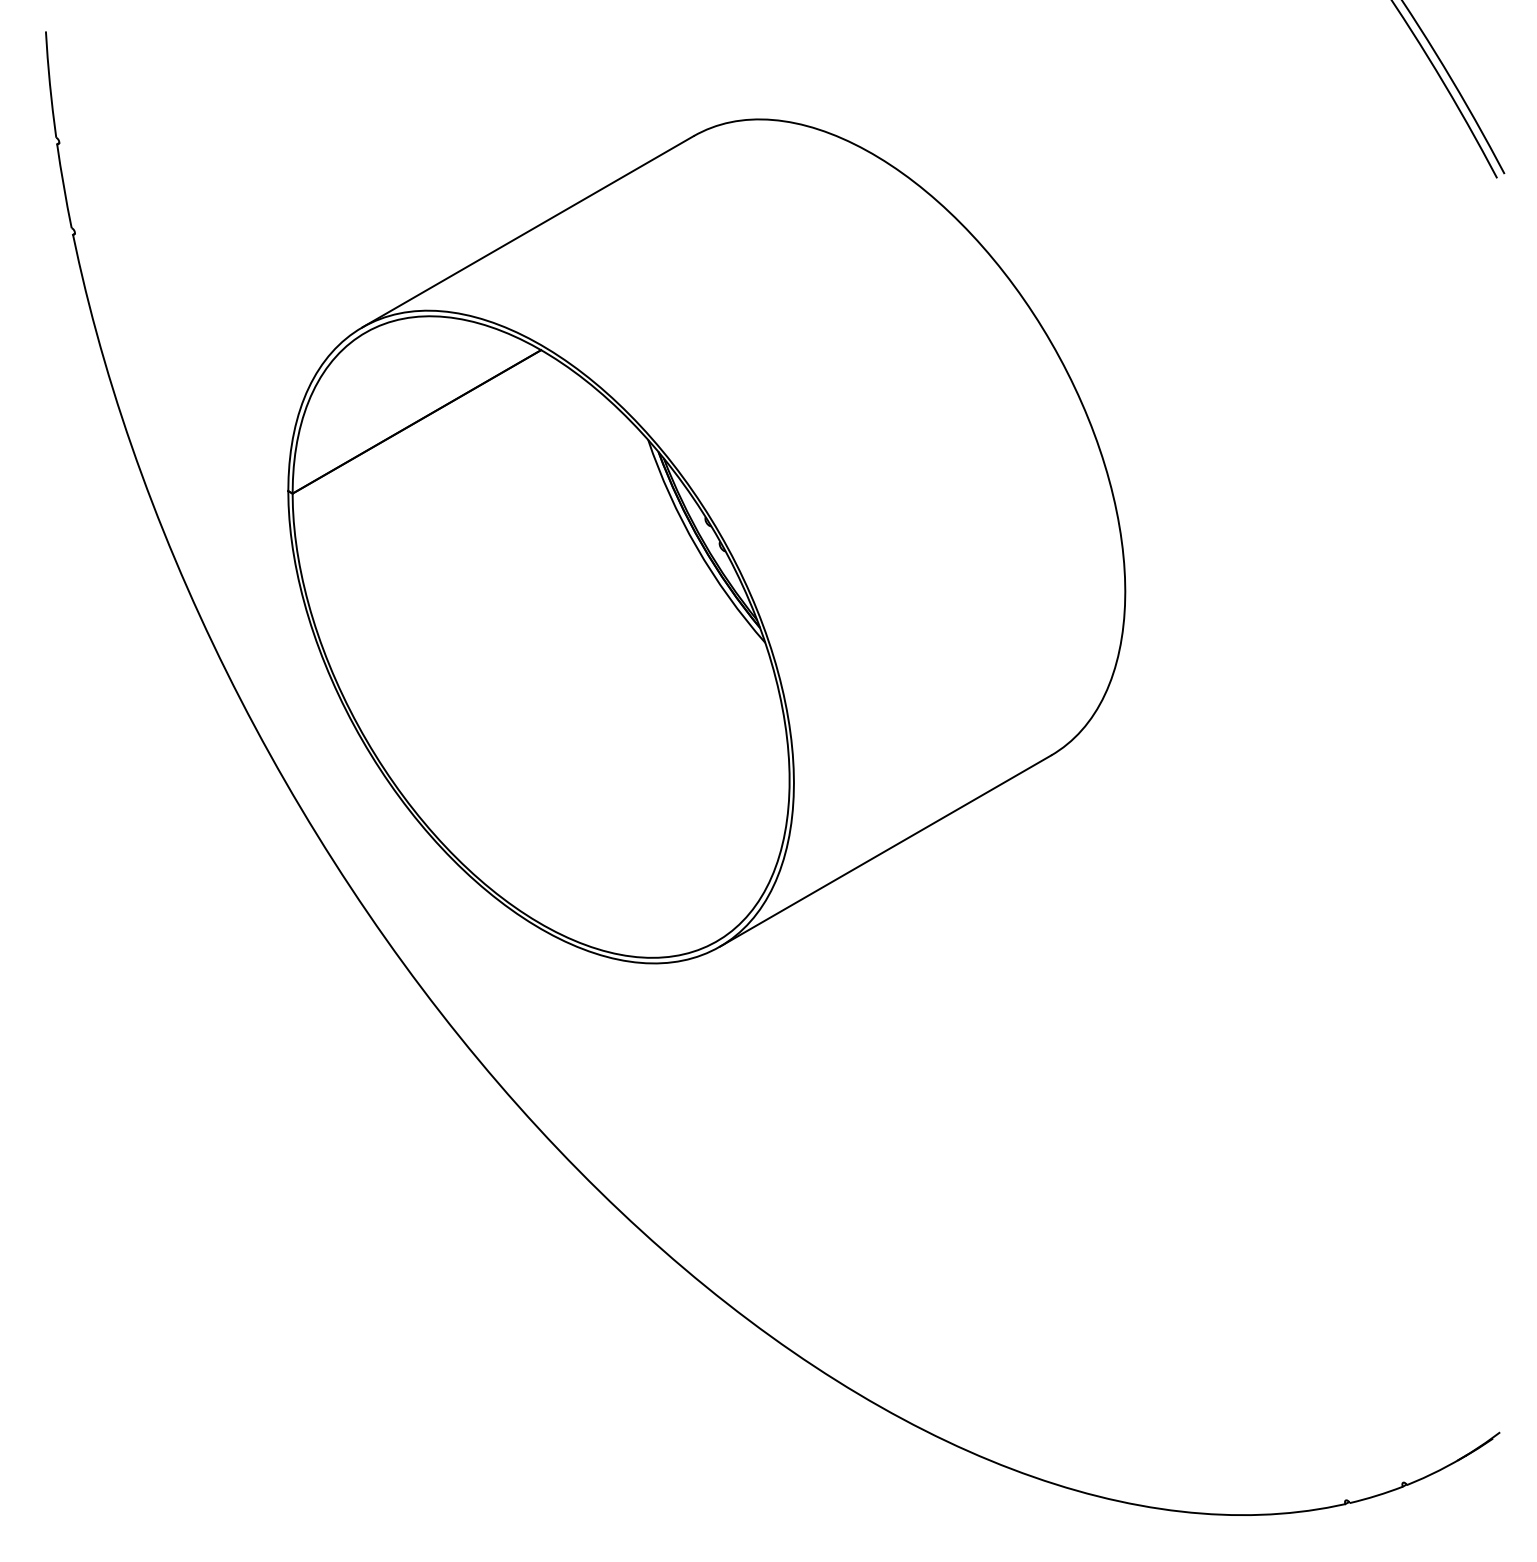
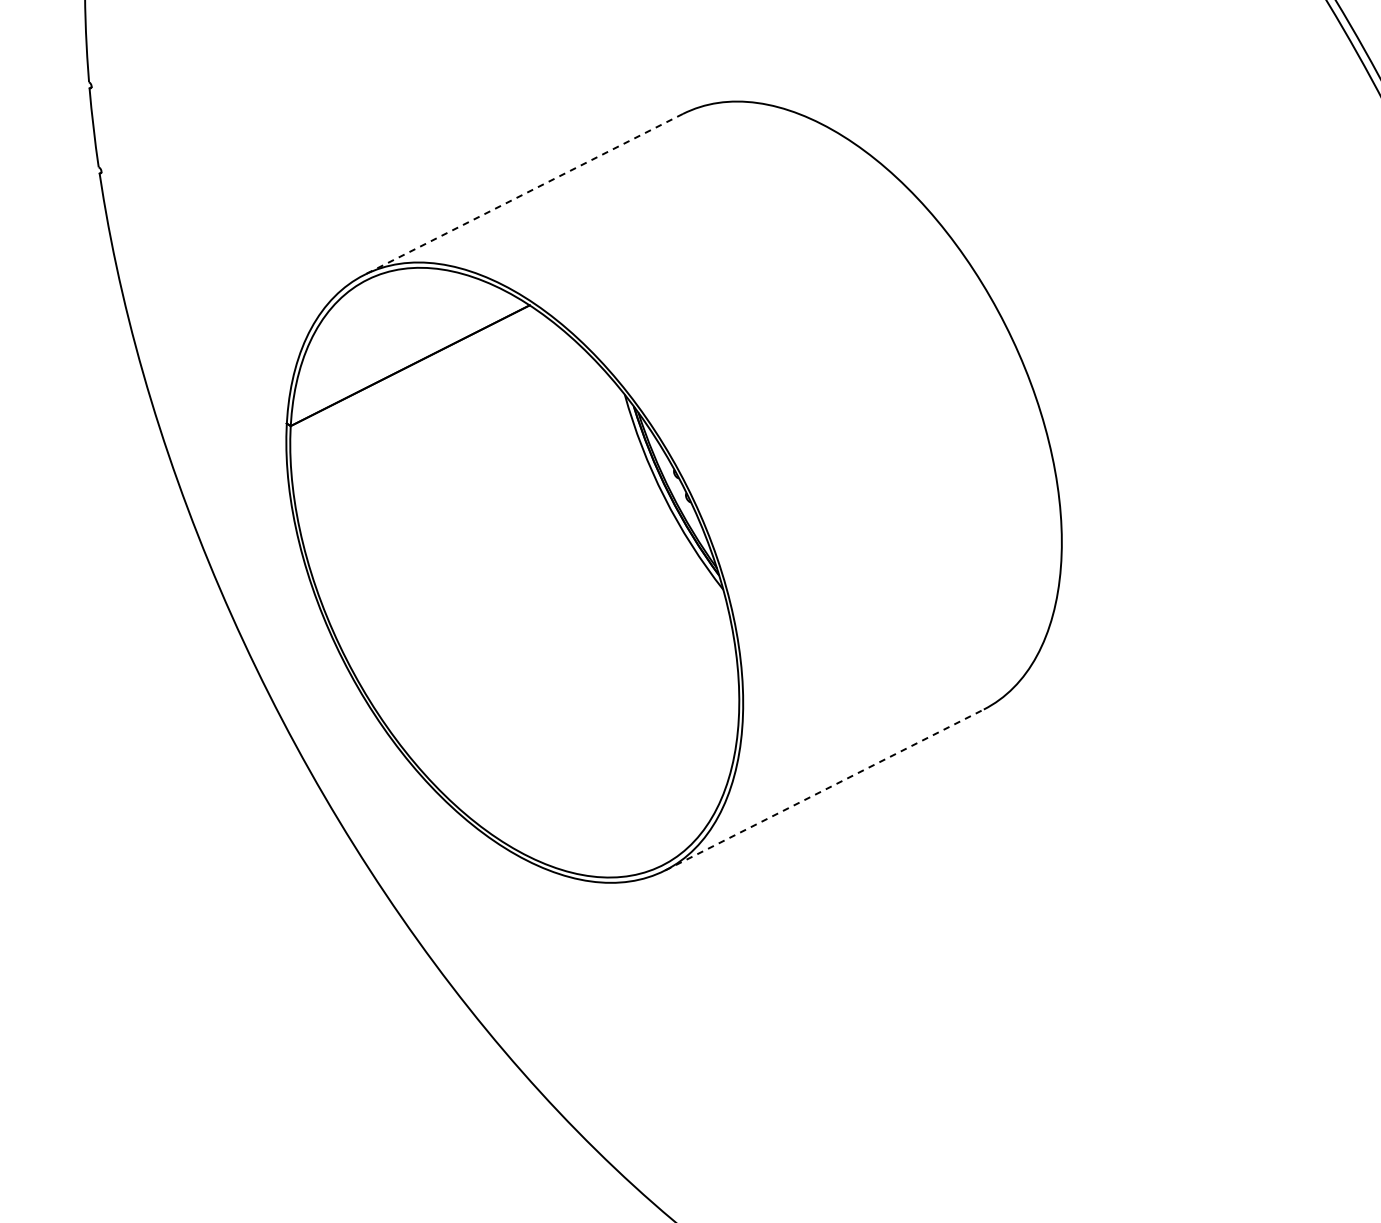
line: (527, 232) -> (523, 195), solid -> dashed
line: (886, 850) -> (825, 789), solid -> dashed

